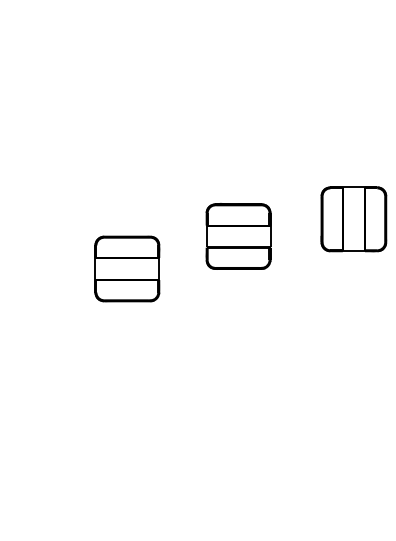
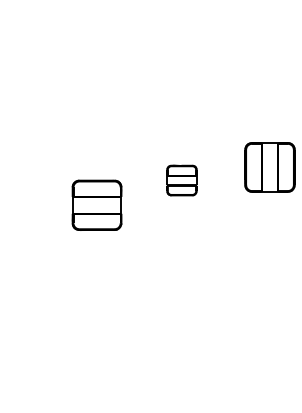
part: (237, 236) -> (181, 180), size x0.6

